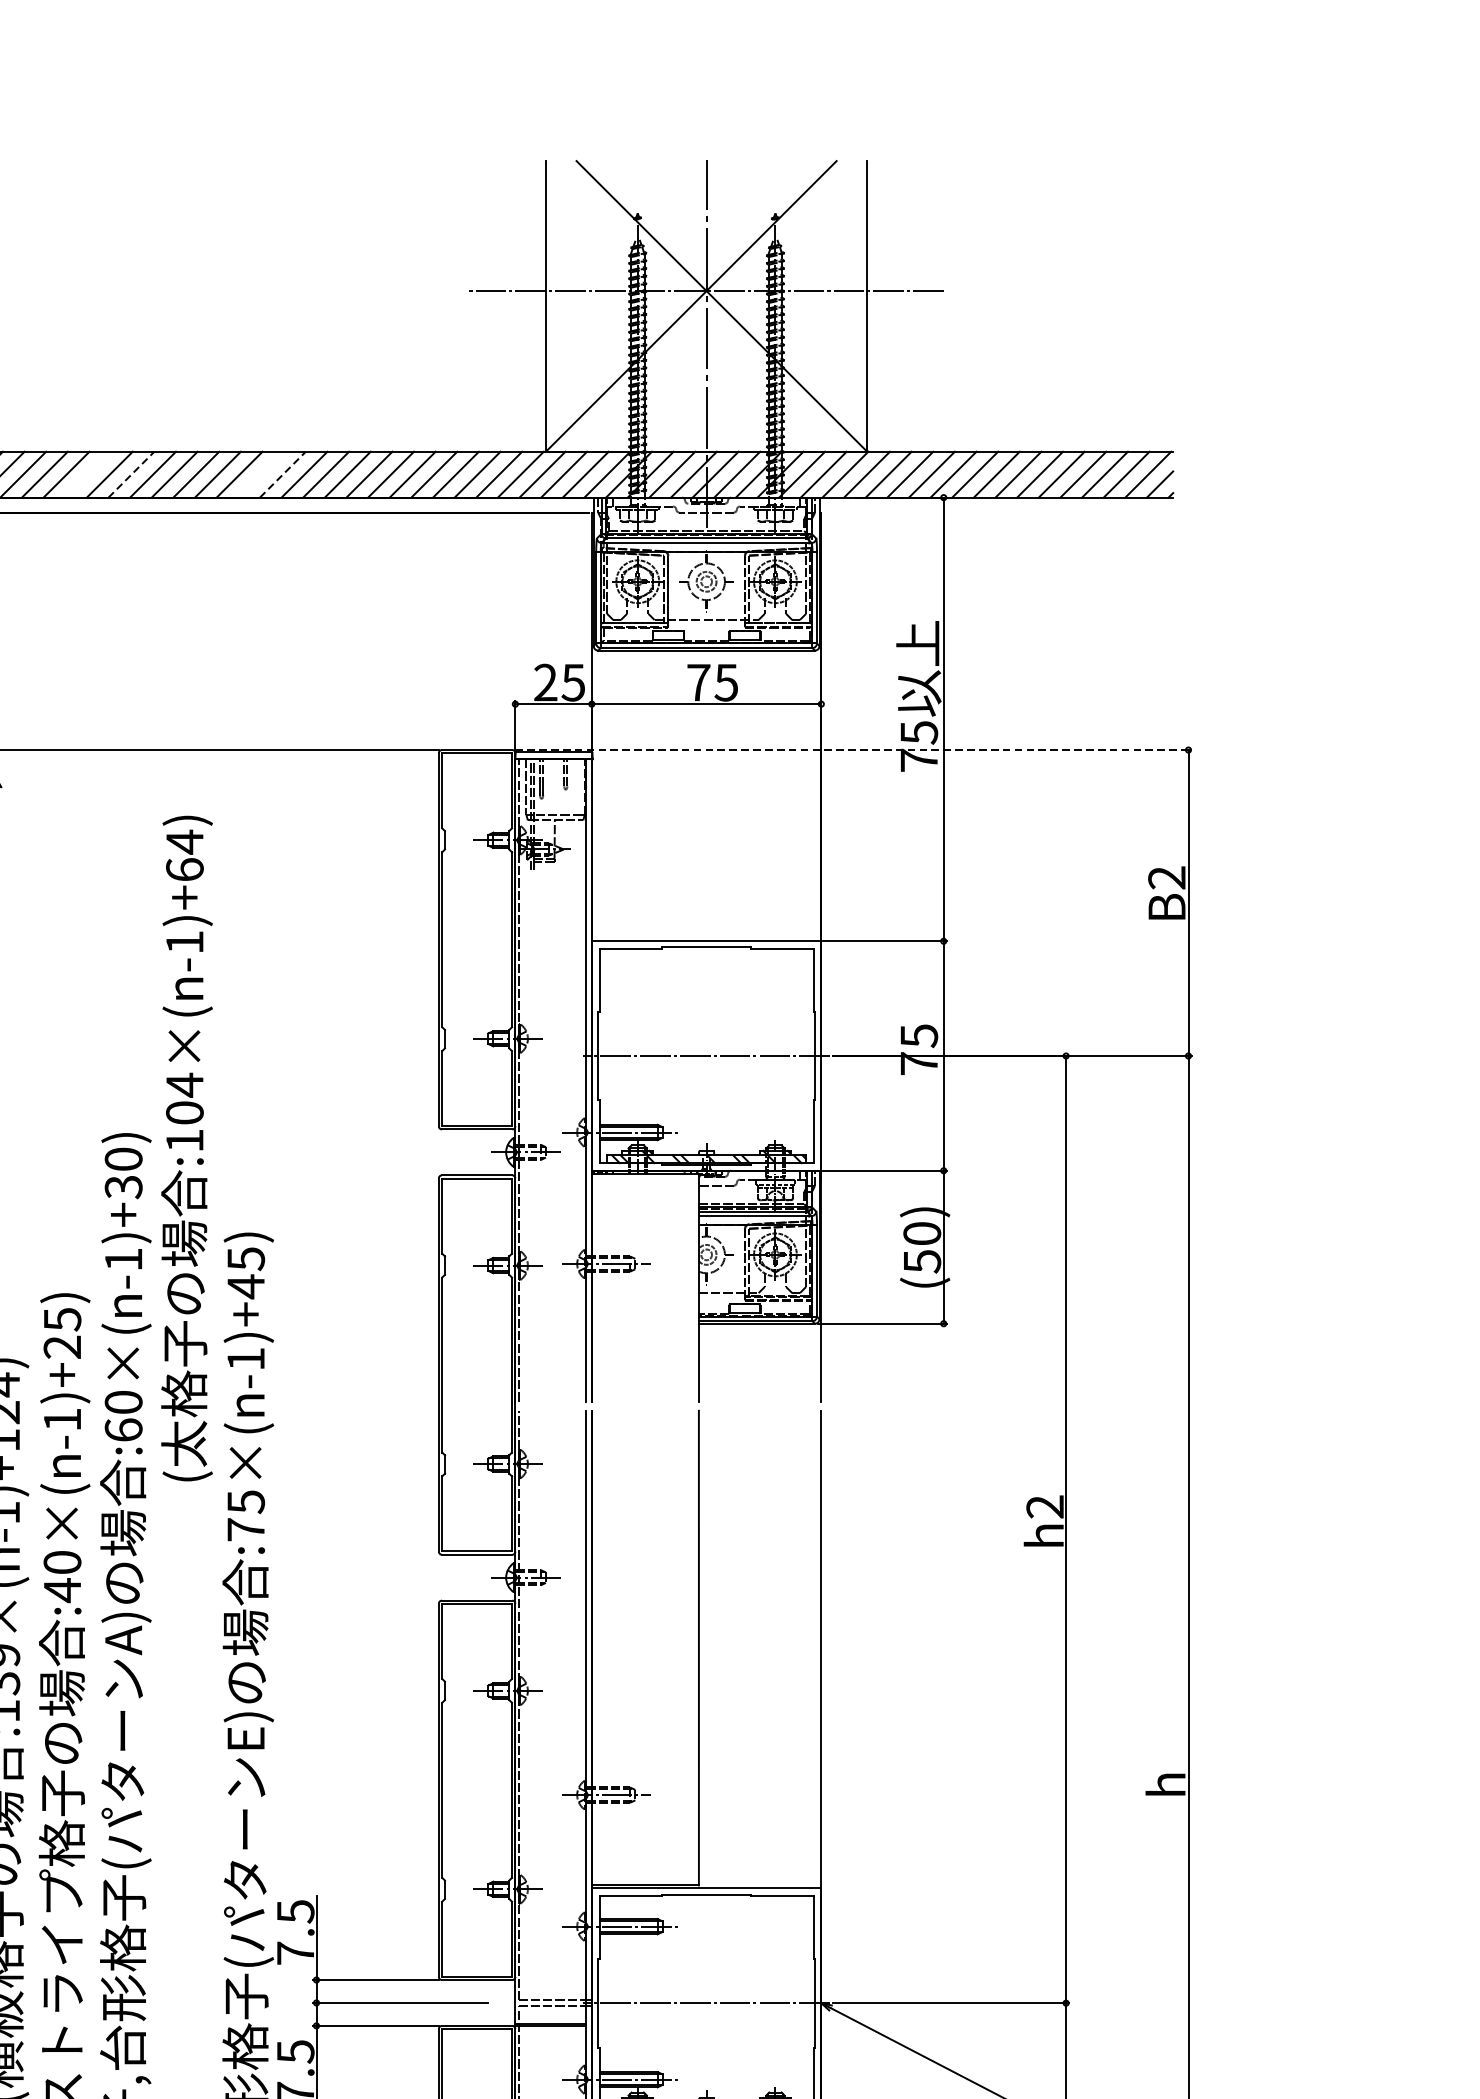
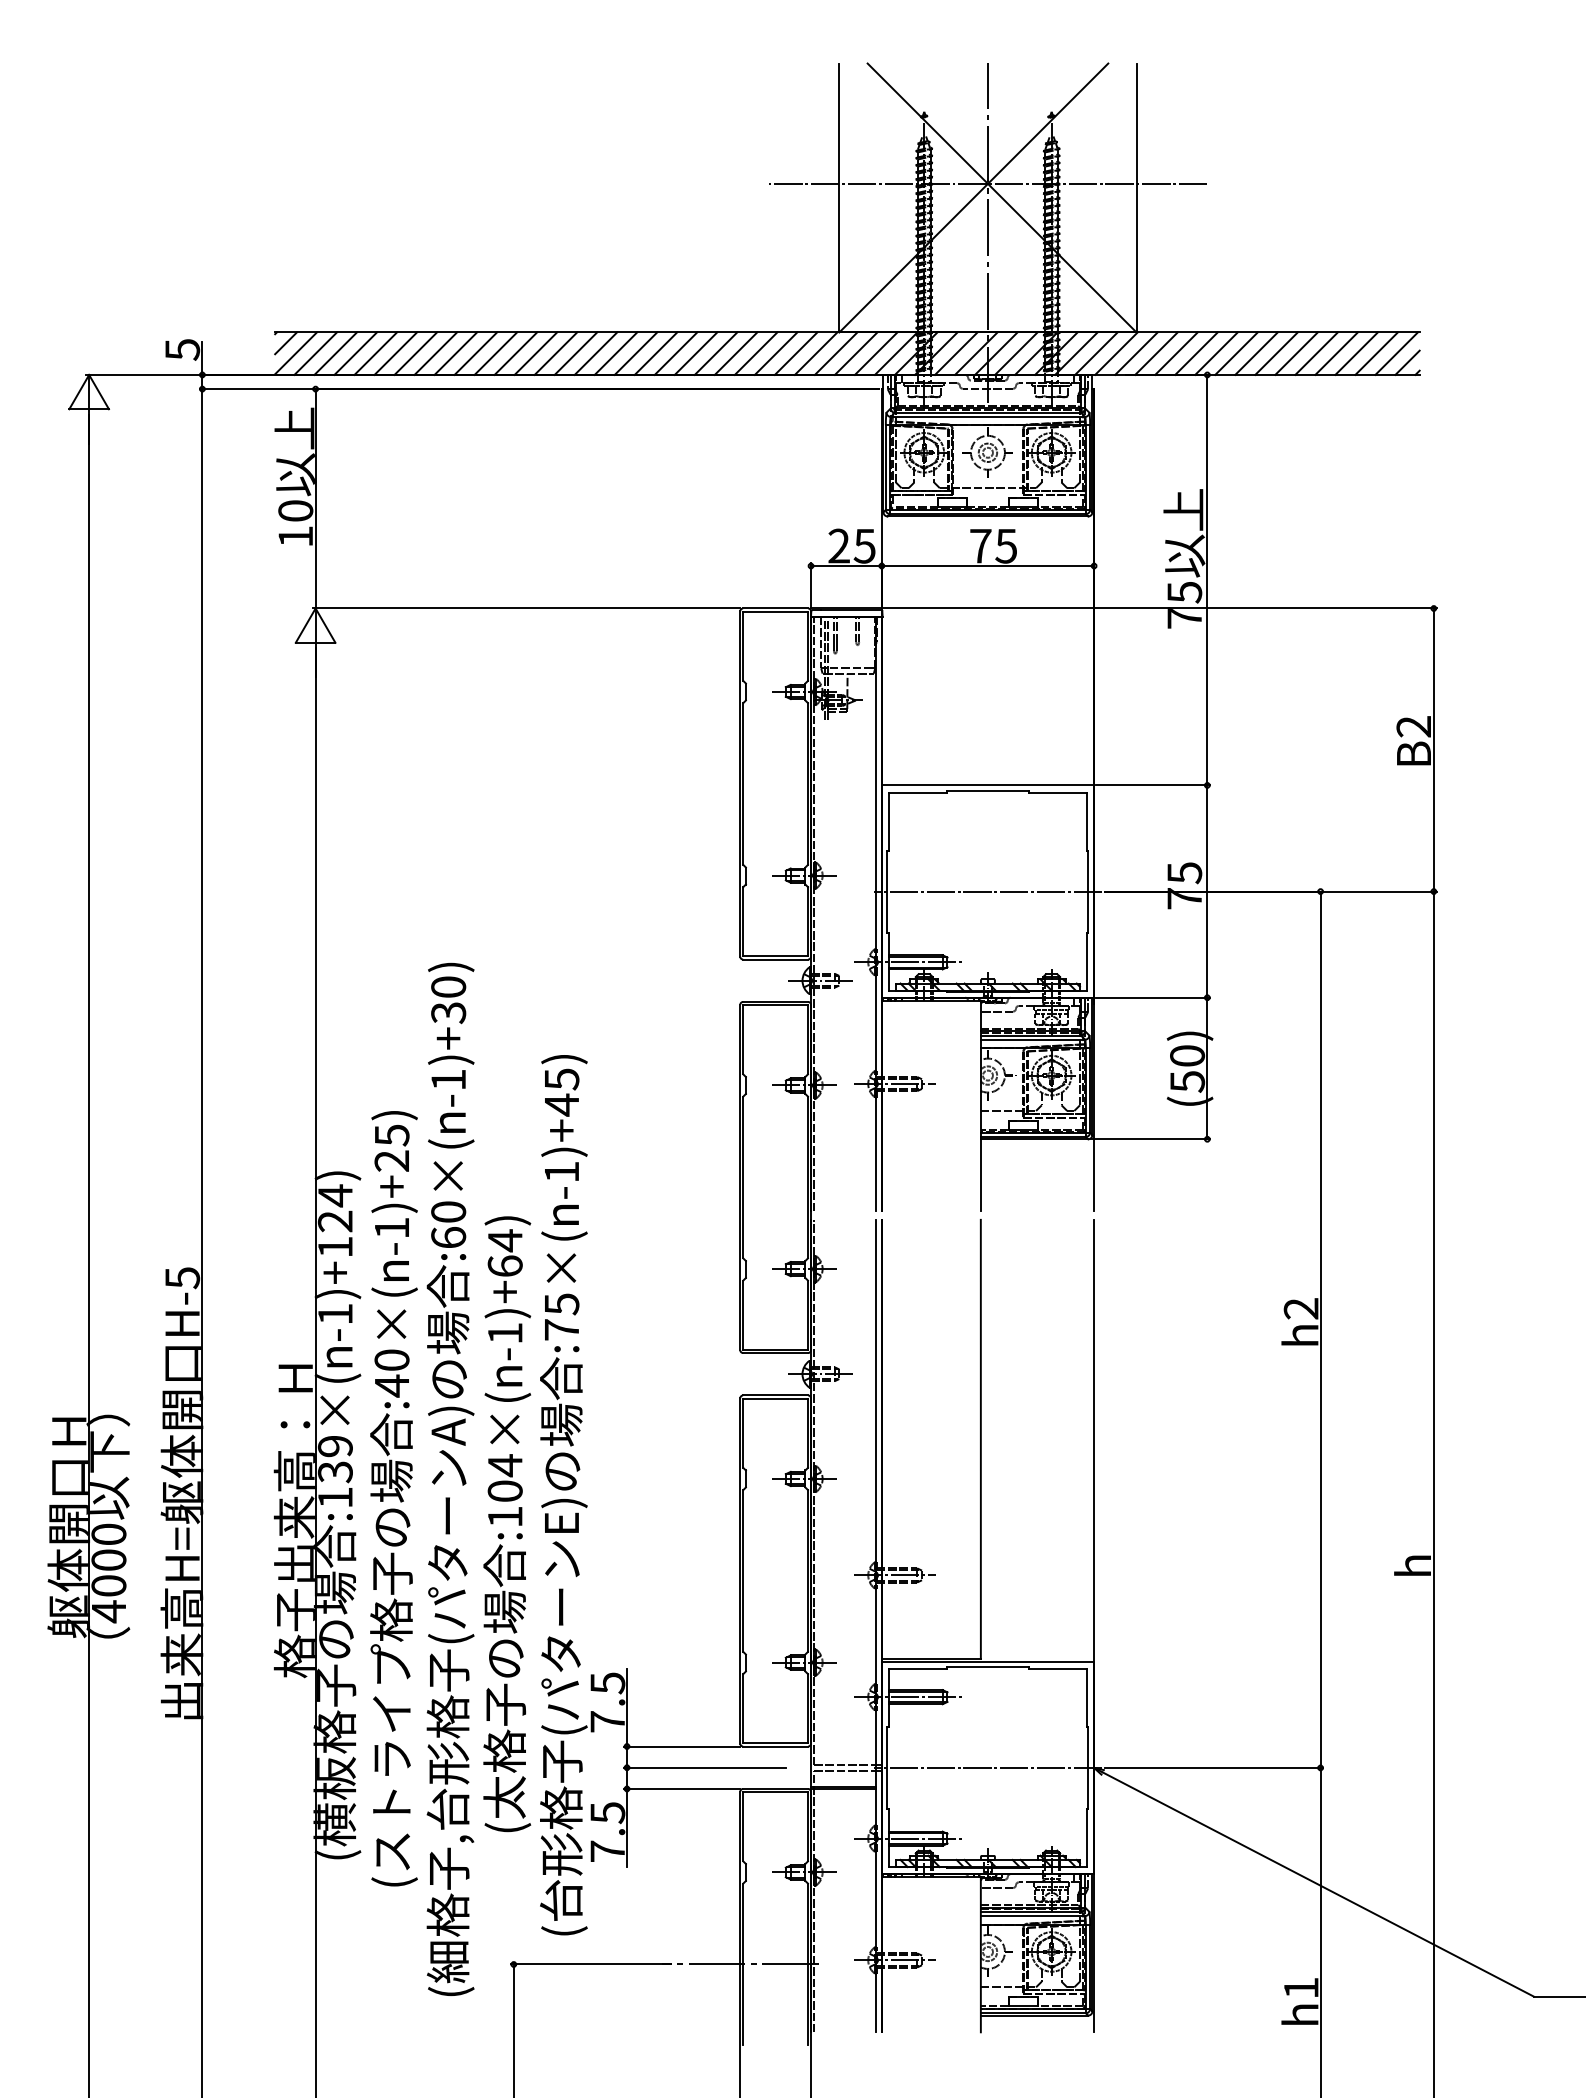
line: (87, 474) -> (415, 353), added
line: (132, 474) -> (456, 353), dashed -> solid
line: (260, 474) -> (575, 353), added
line: (283, 474) -> (596, 353), dashed -> solid
line: (853, 750) -> (1123, 608), dashed -> solid
text: (187, 1148) -> (507, 1524), moved

